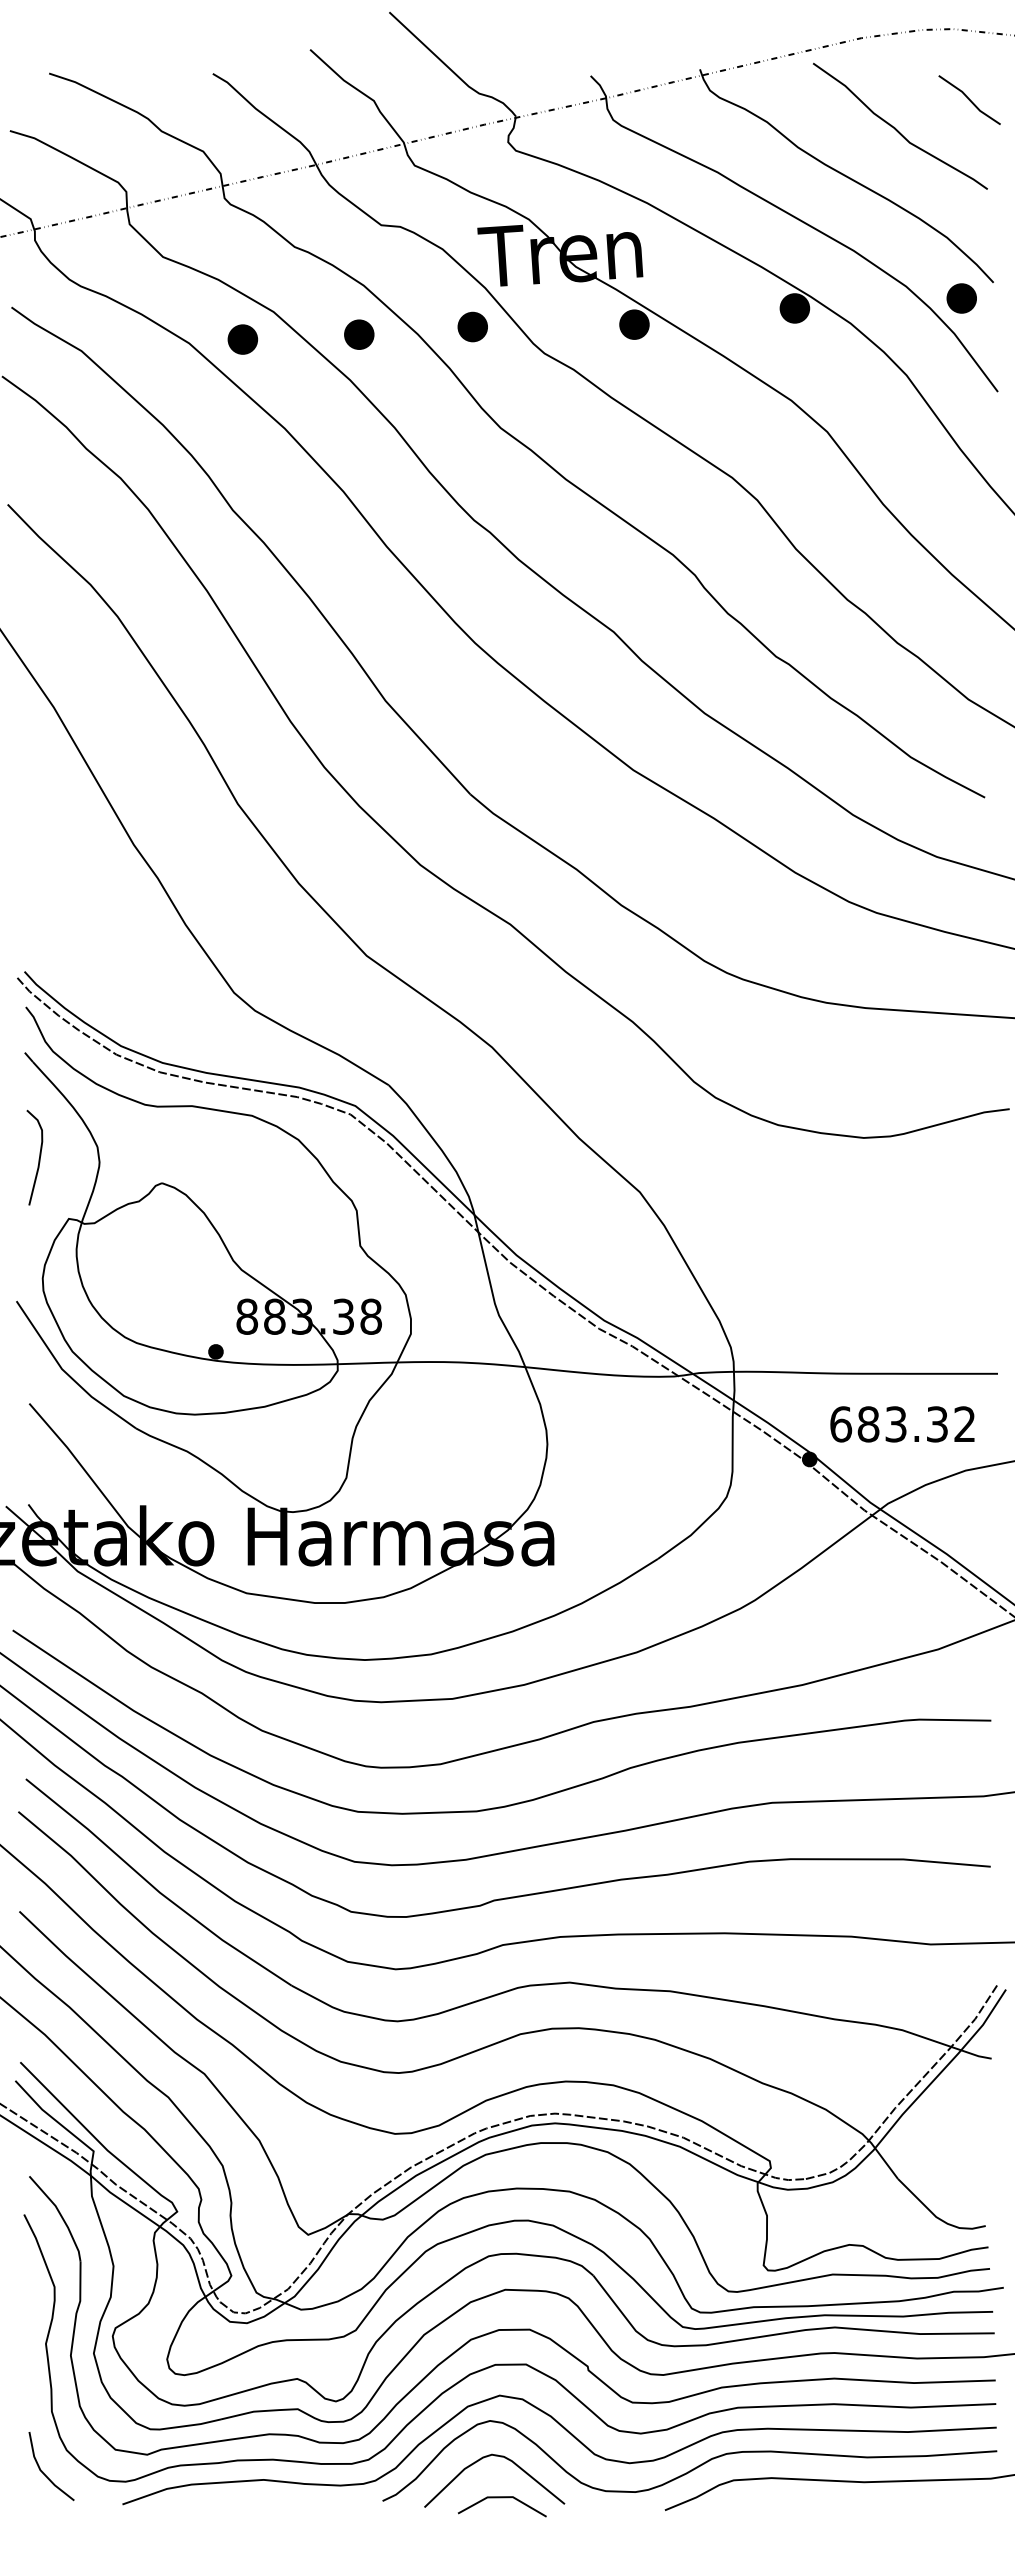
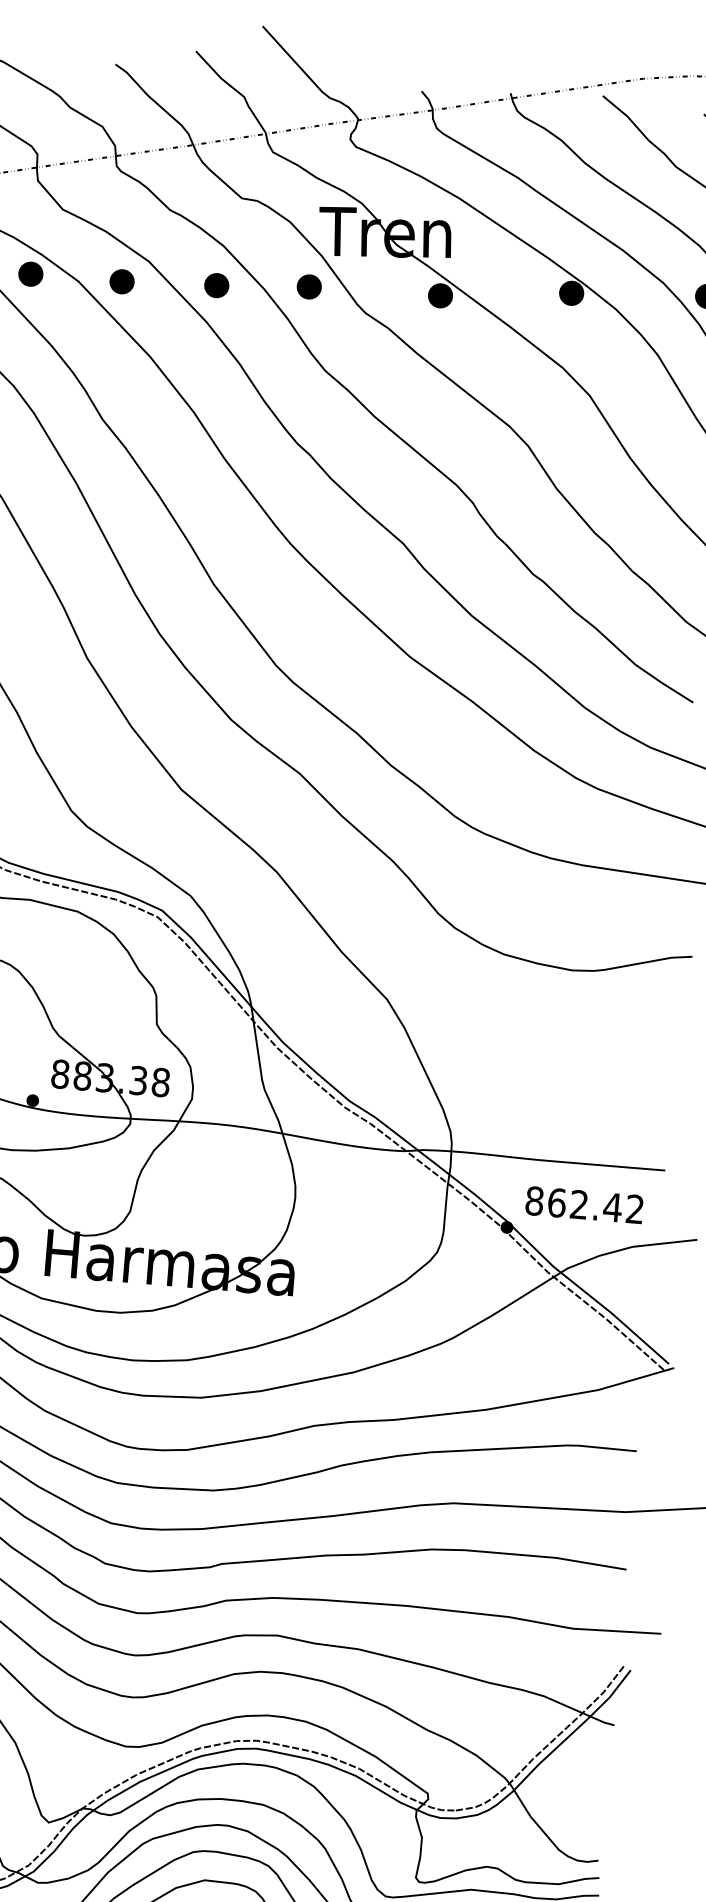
part: (130, 339) -> (30, 274), added
text: (889, 1424) -> (573, 1204), 683.32 -> 862.42

